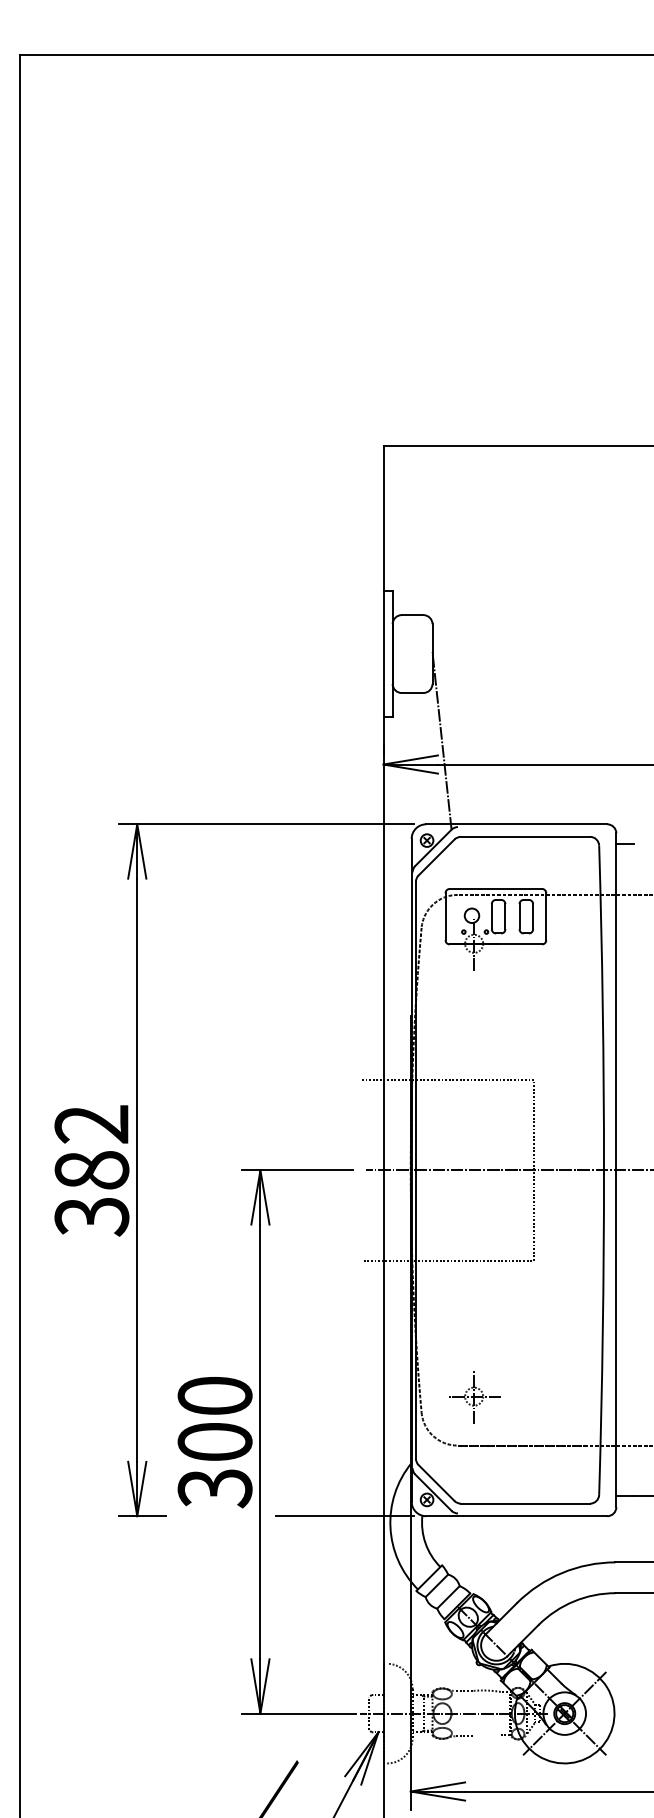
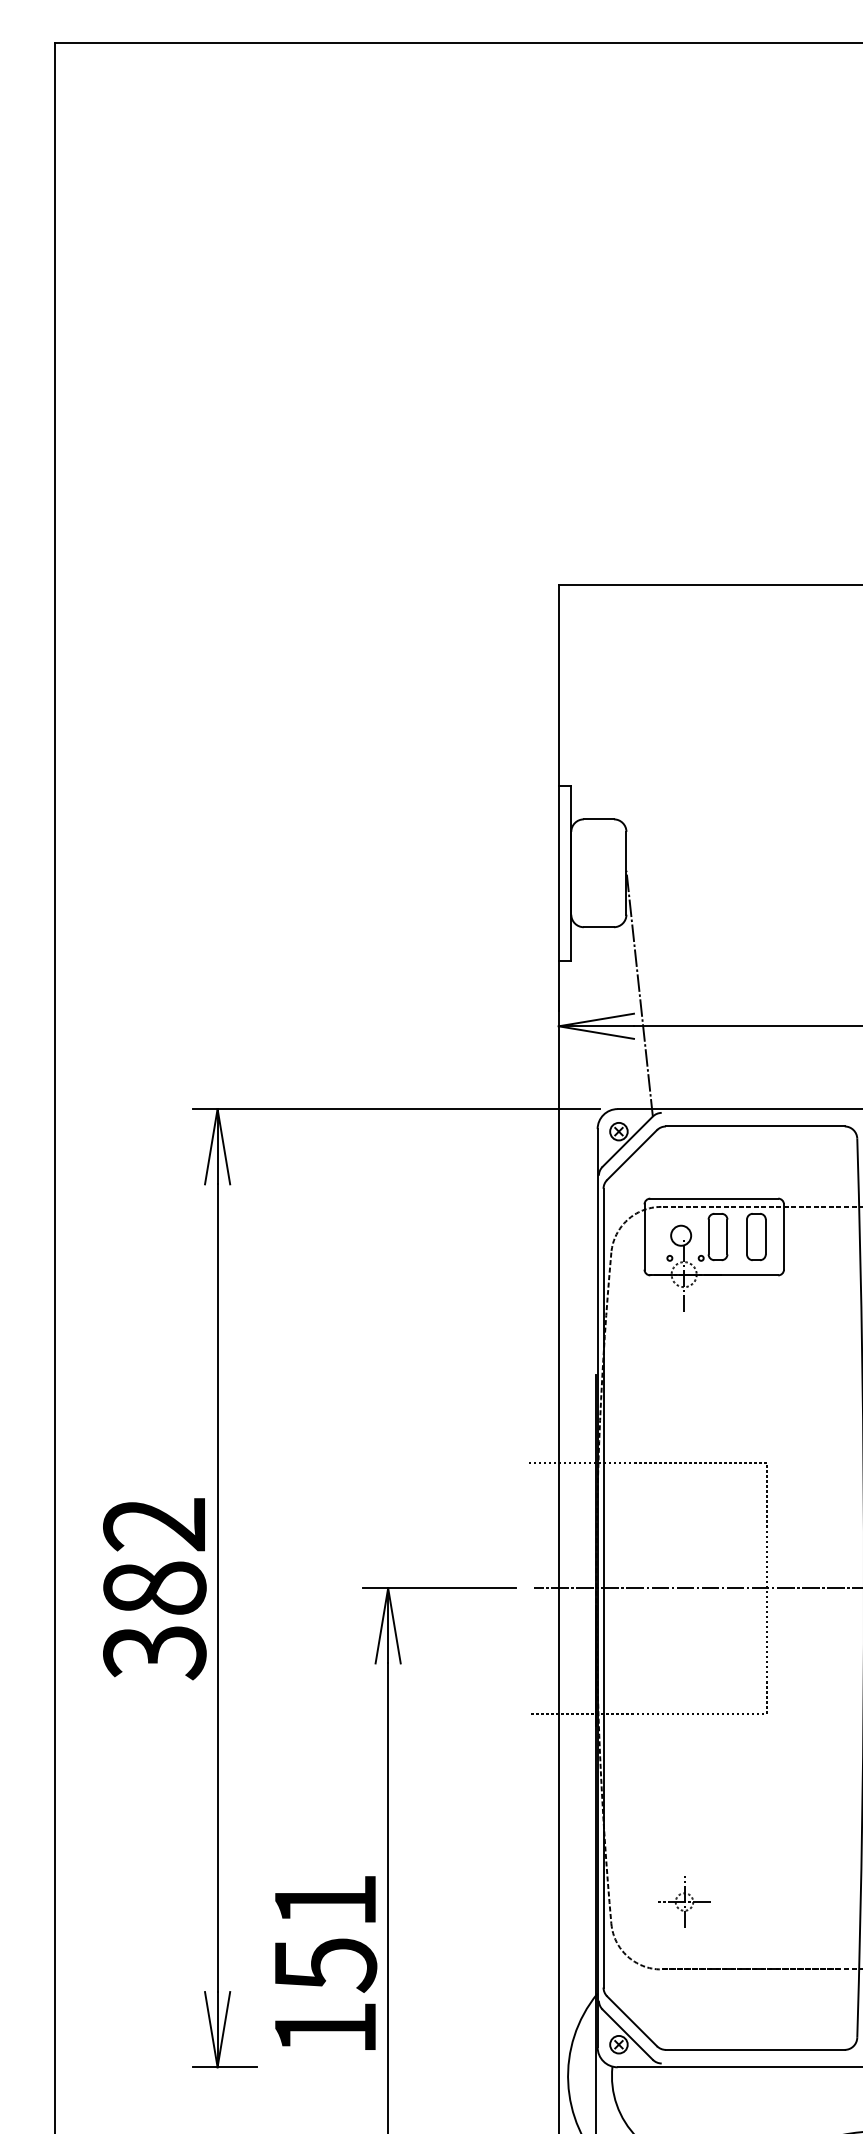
part: (474, 1397) -> (684, 1902), size x0.7
text: (214, 1442) -> (324, 1965), 300 -> 151
line: (344, 1516) -> (504, 2067), removed

